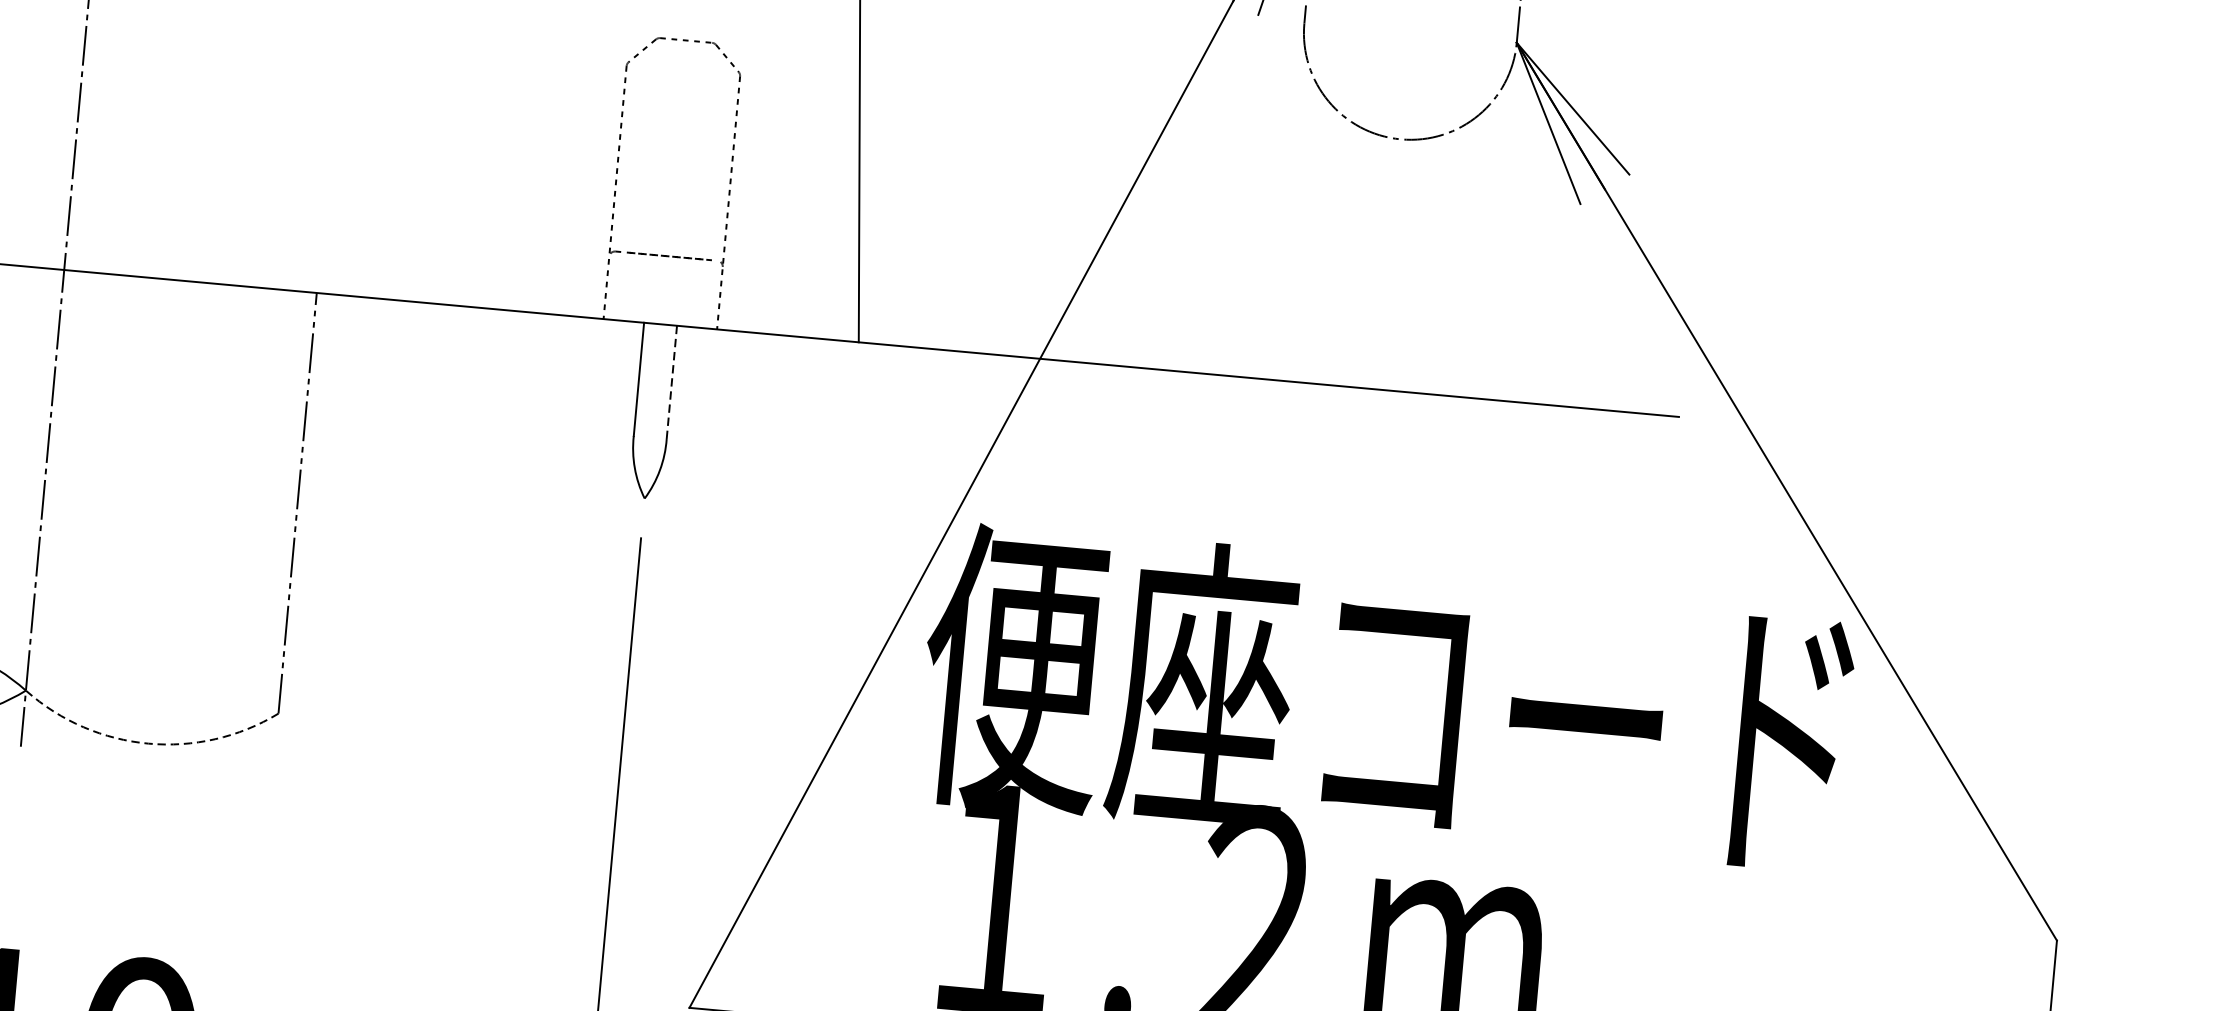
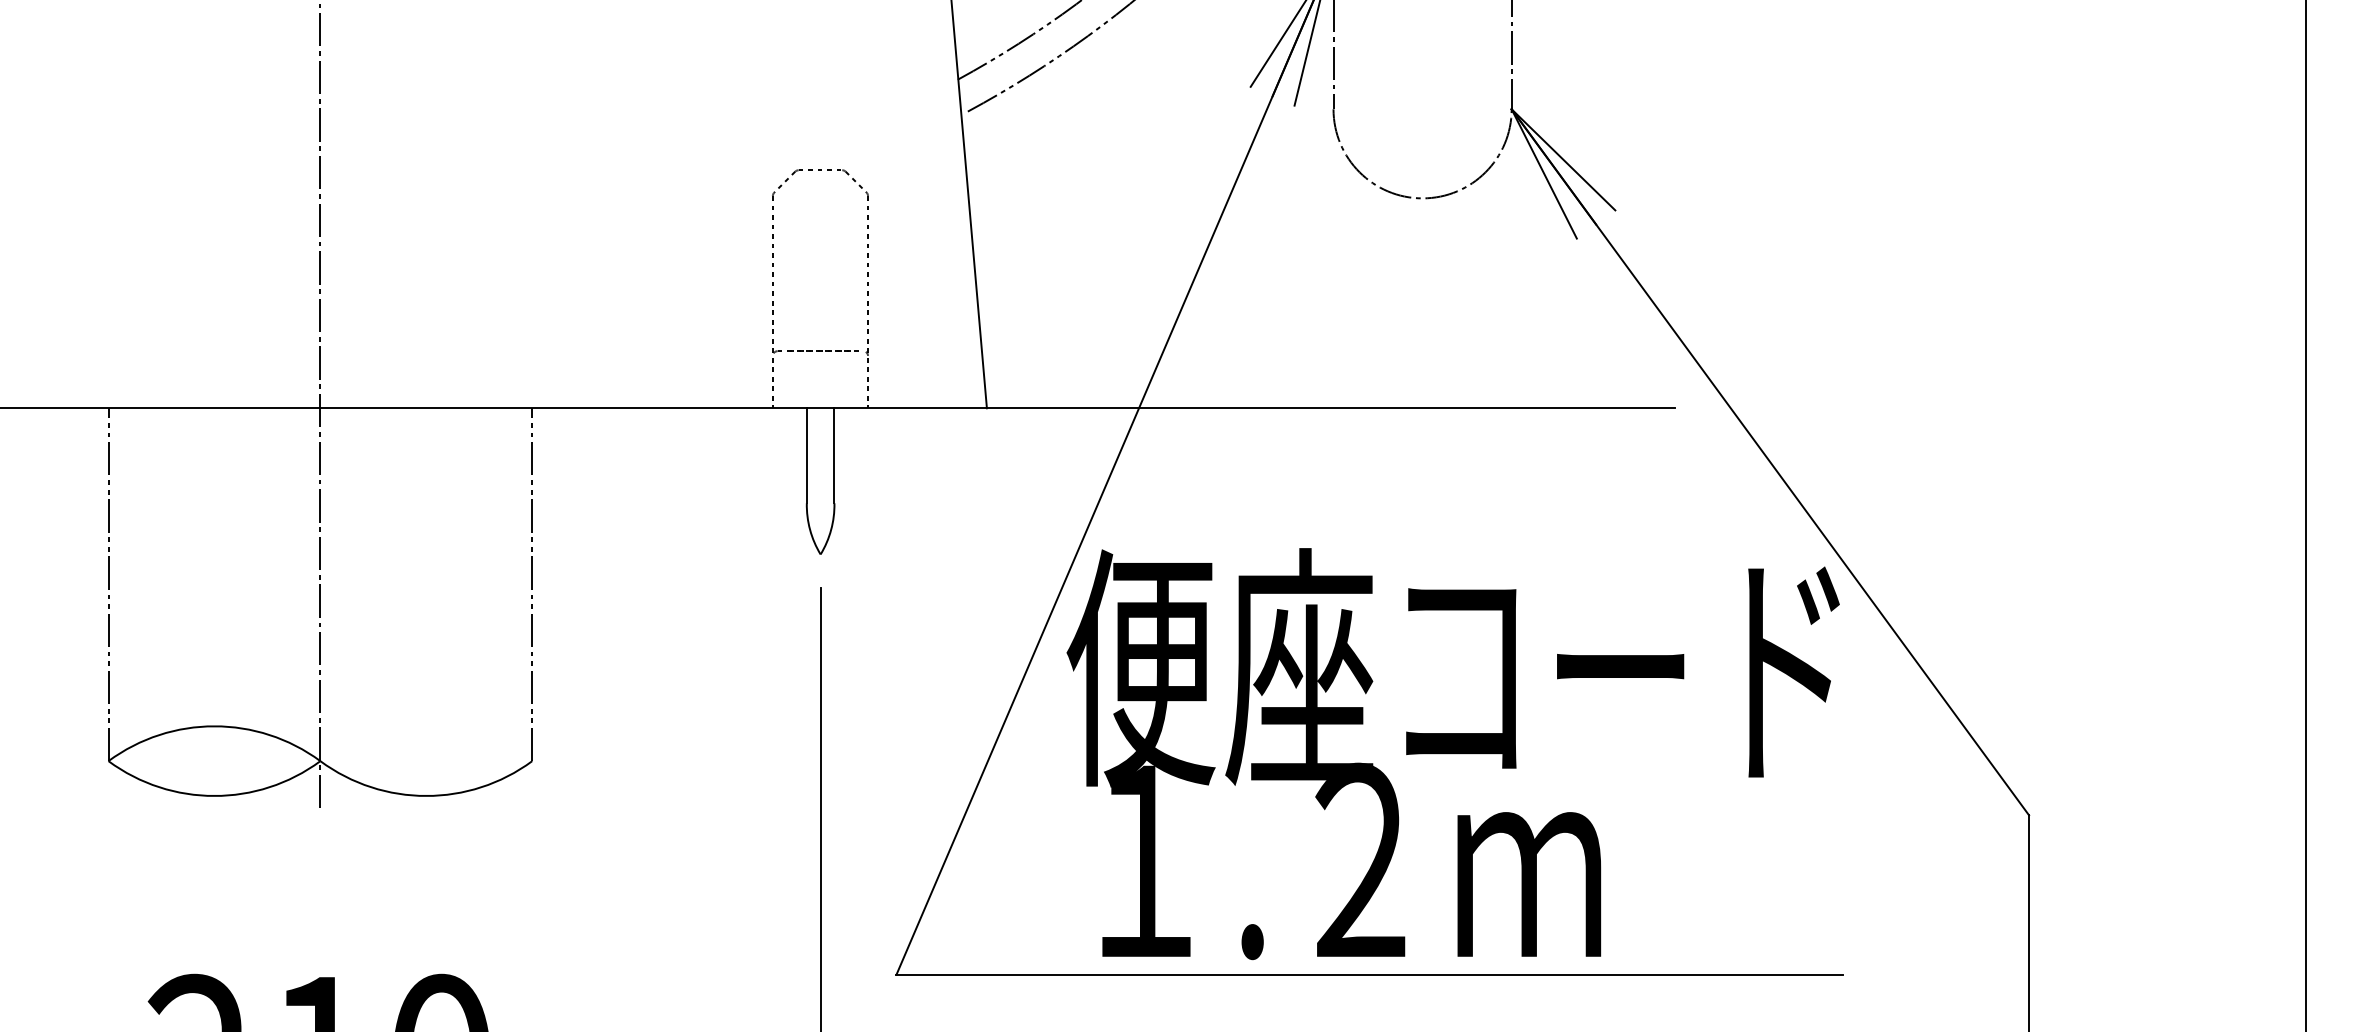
line: (671, 382) -> (834, 455), dashed -> solid
arc: (148, 743) -> (426, 795), dashed -> solid

